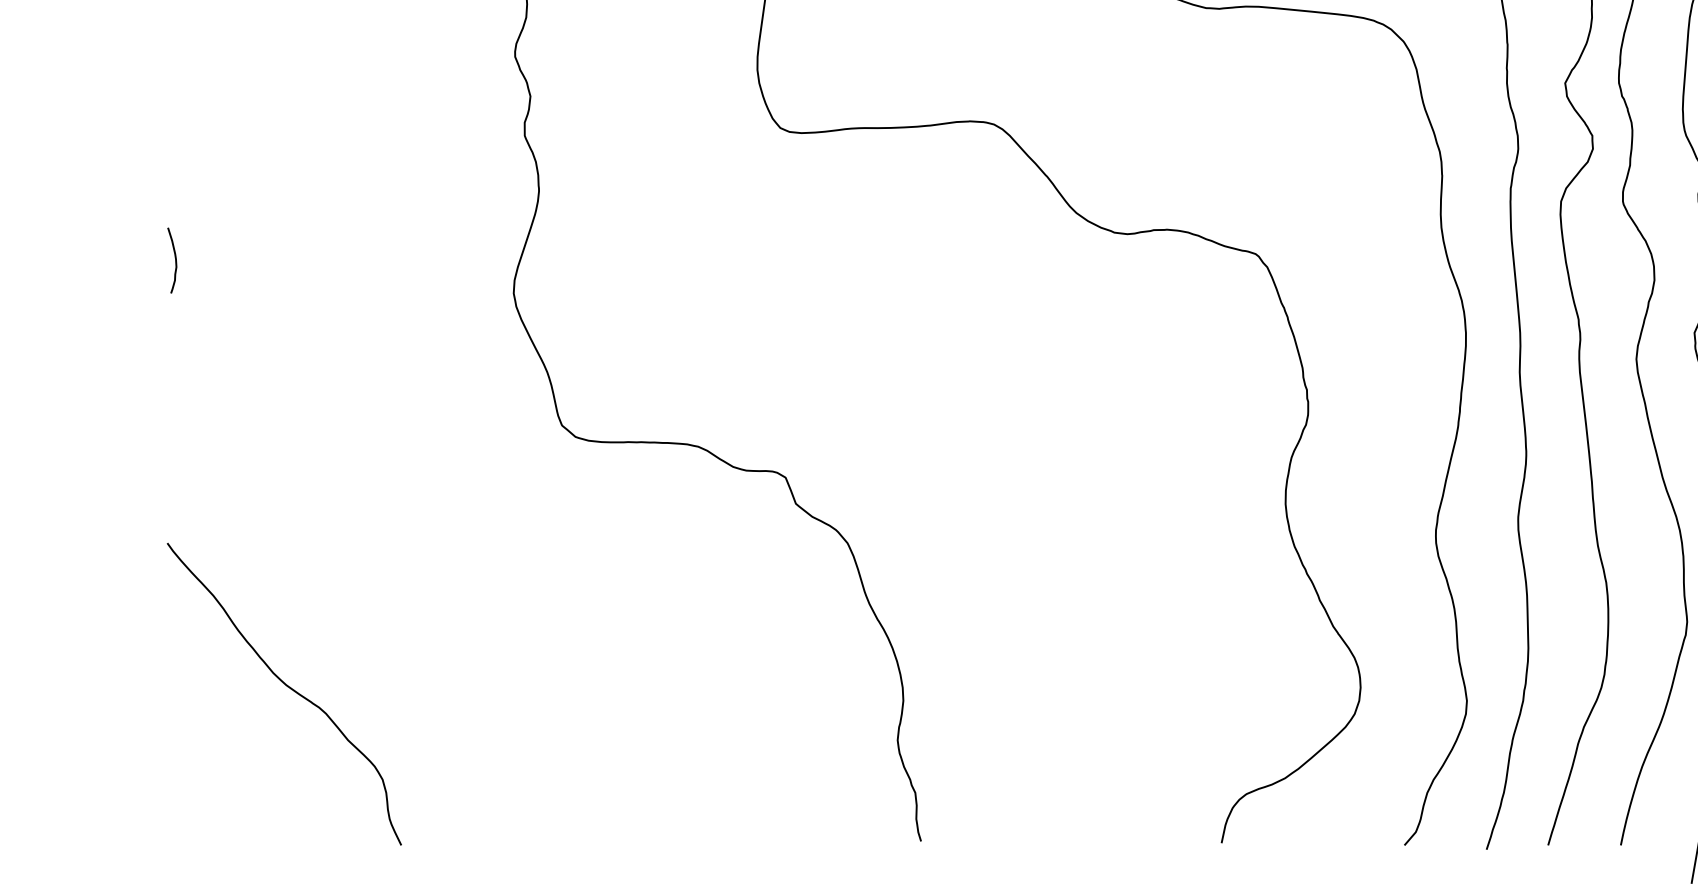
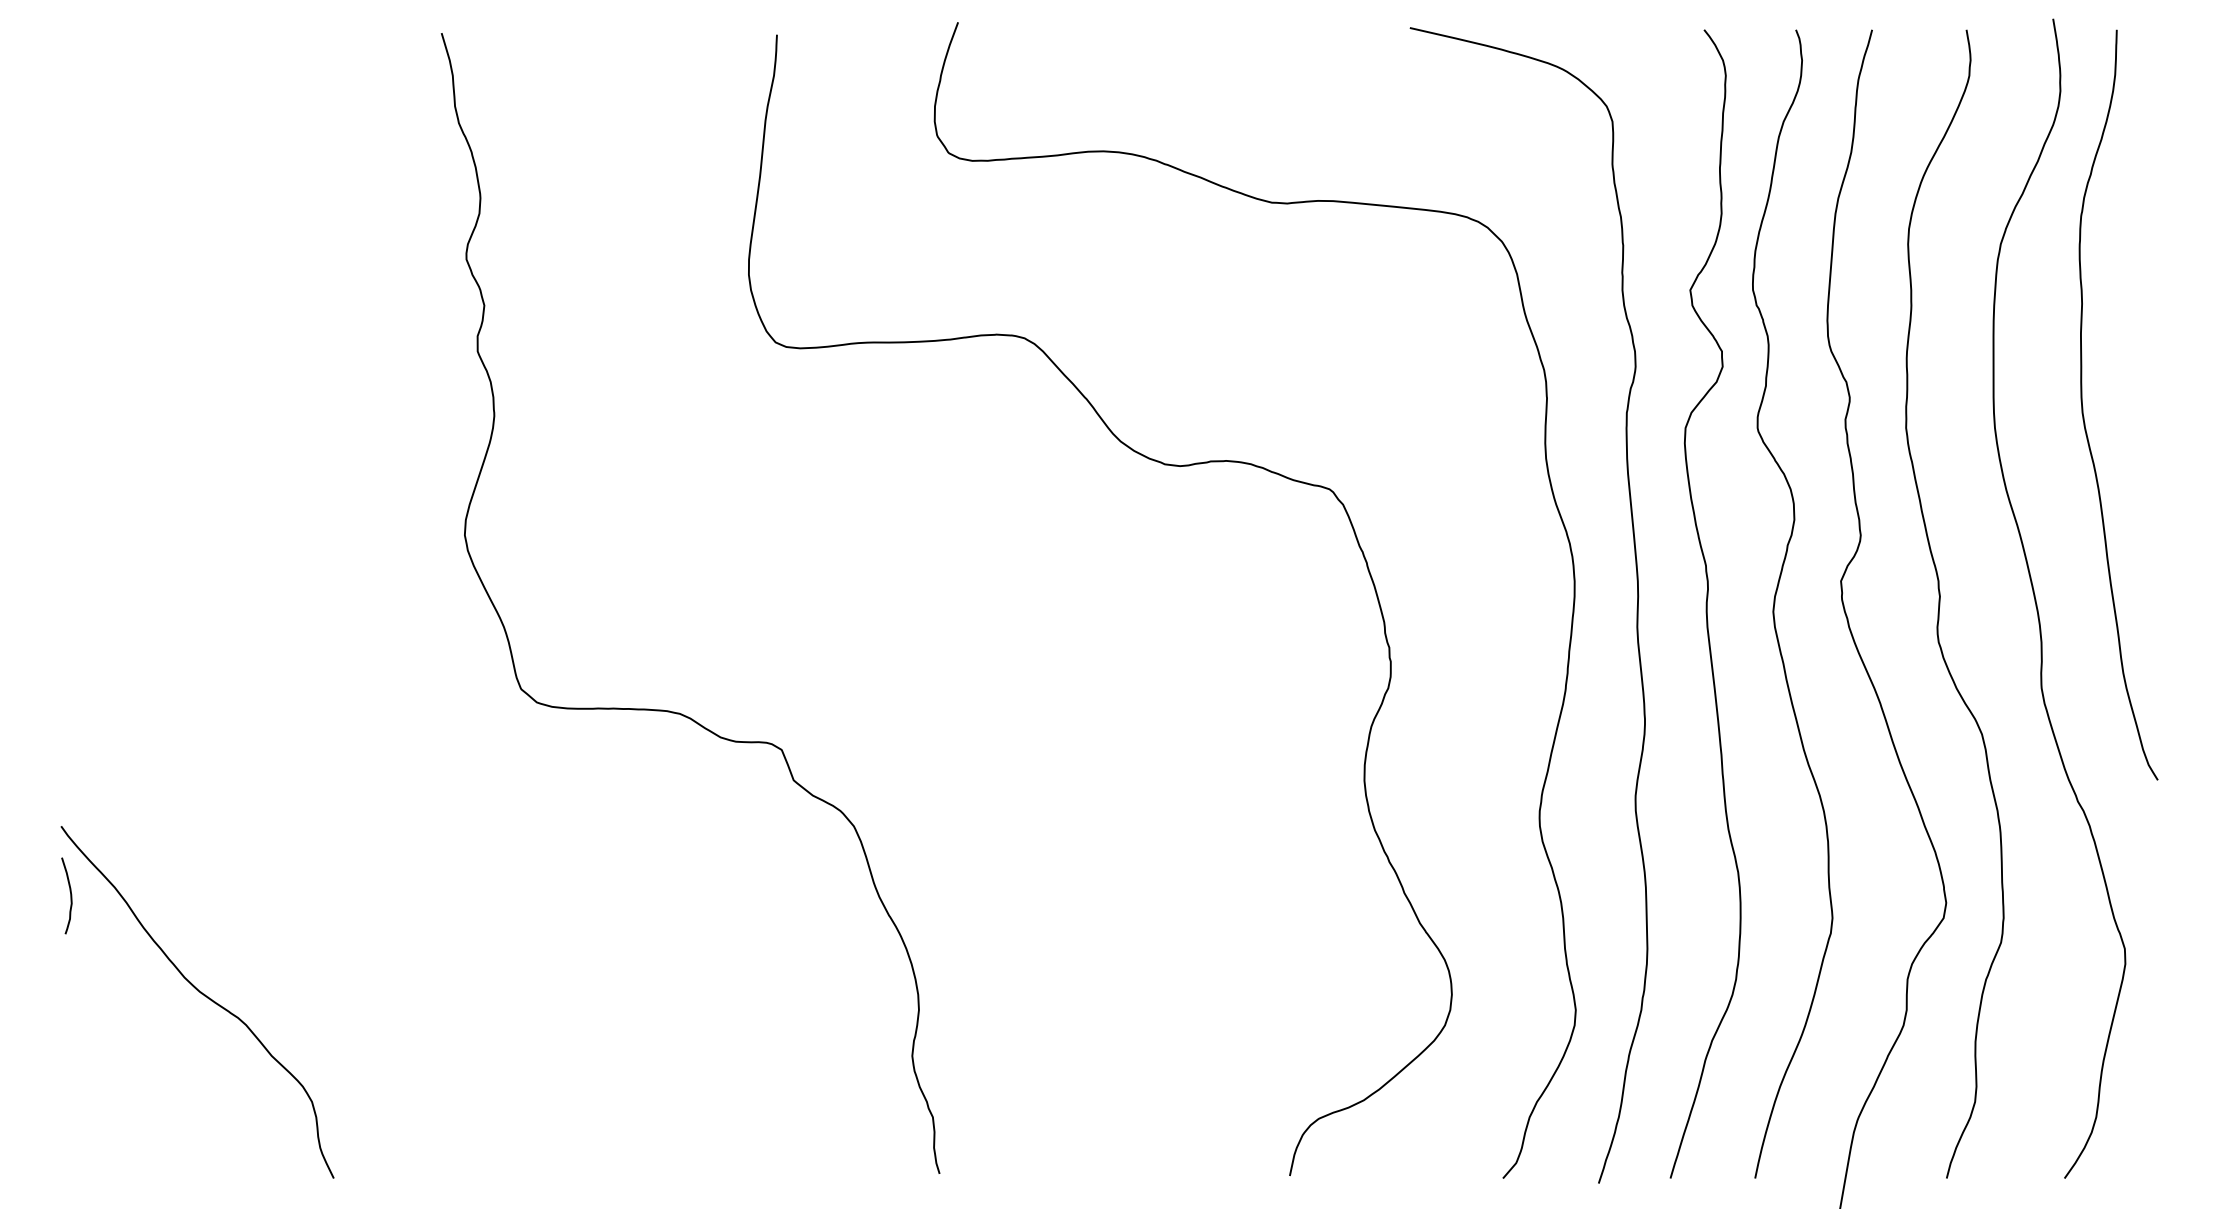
curve: (175, 260) -> (70, 895), moved

